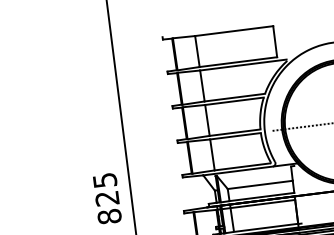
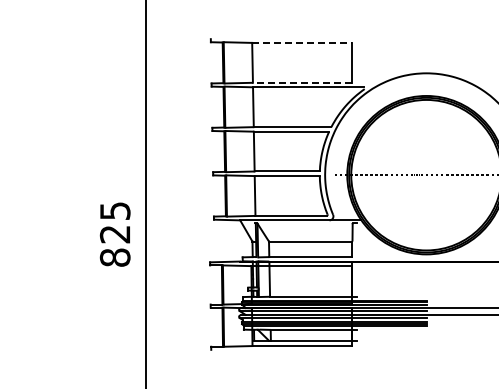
line: (234, 30) -> (302, 42), solid -> dashed
line: (238, 61) -> (302, 82), solid -> dashed

